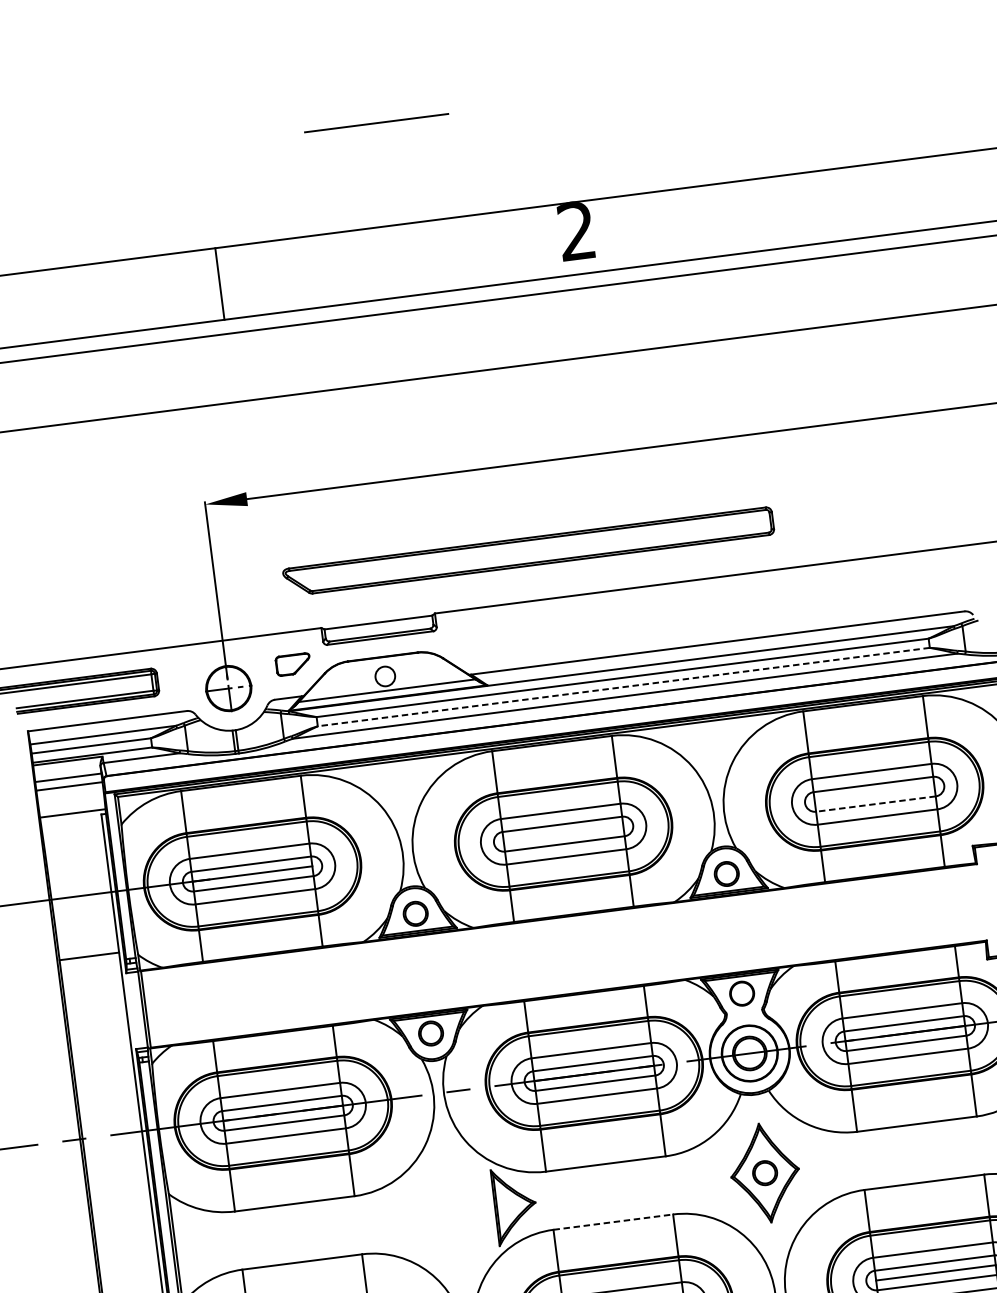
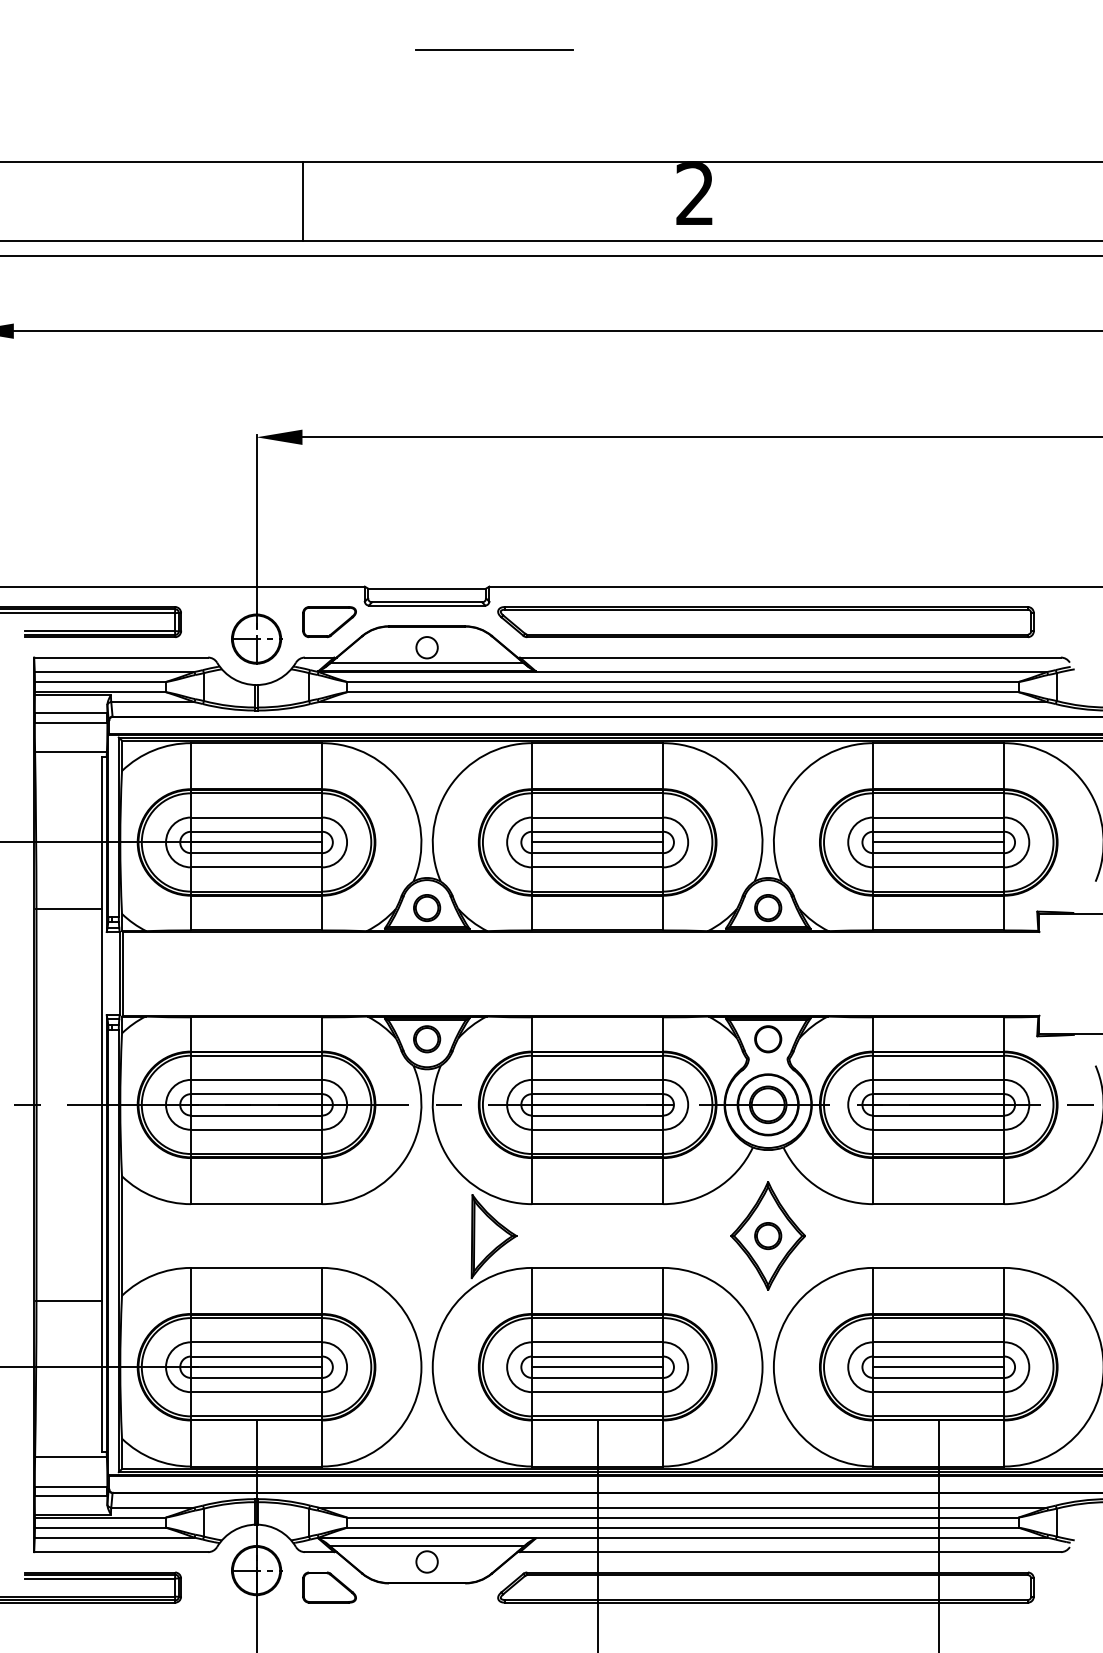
part: (528, 552) -> (765, 622), moved
part: (293, 664) -> (329, 622), size x1.43
line: (623, 687) -> (682, 692), dashed -> solid
line: (874, 794) -> (938, 842), added
line: (875, 804) -> (938, 853), dashed -> solid
line: (563, 834) -> (597, 842), added
line: (613, 1221) -> (597, 1267), dashed -> solid

